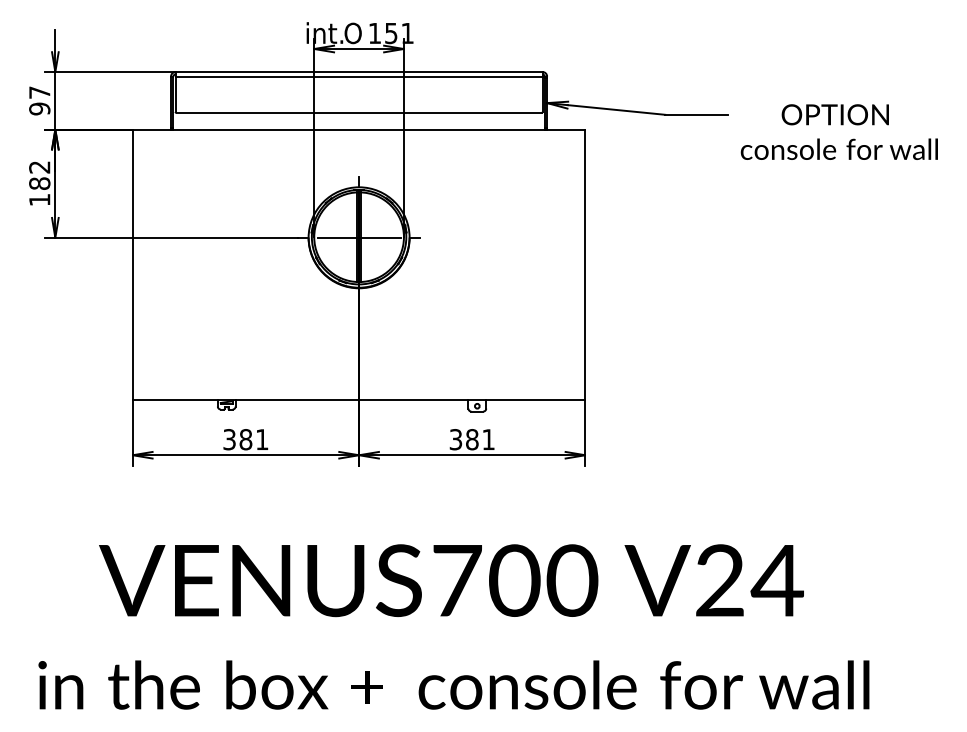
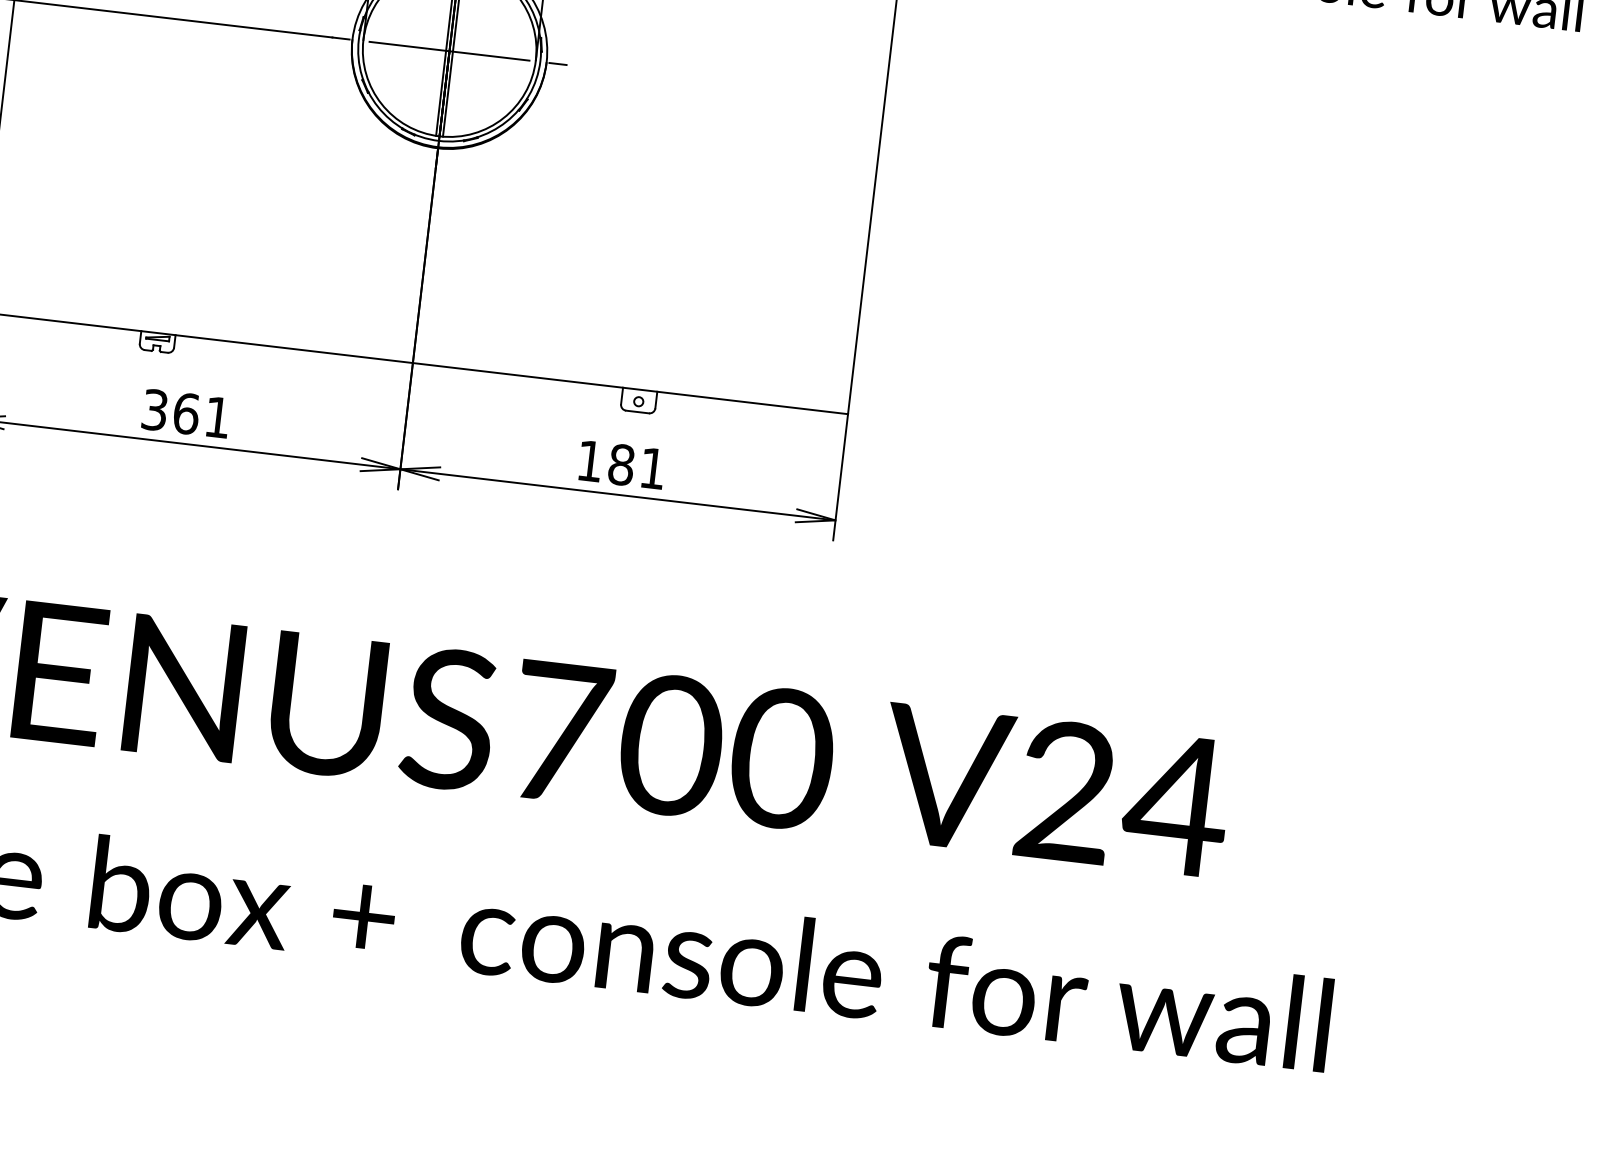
text: (245, 439) -> (185, 413), 381 -> 361
text: (455, 439) -> (589, 460), 381 -> 181

